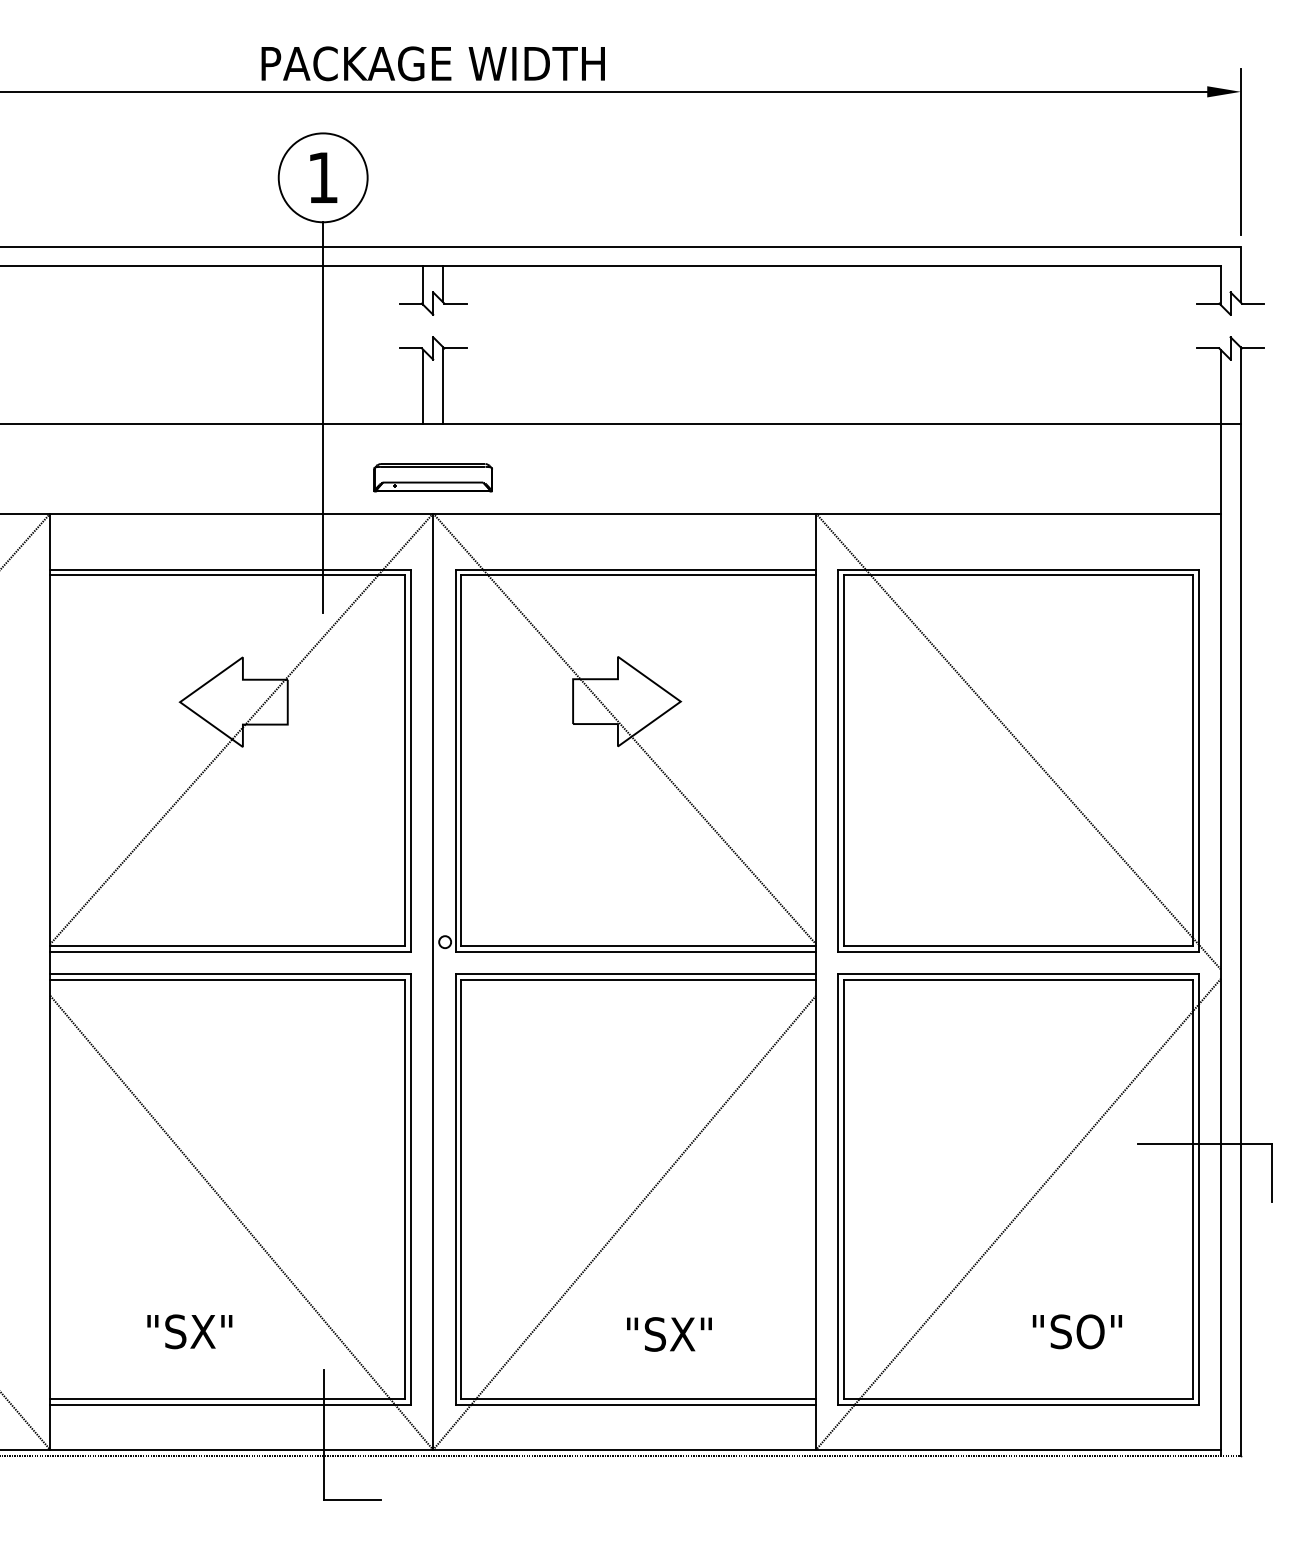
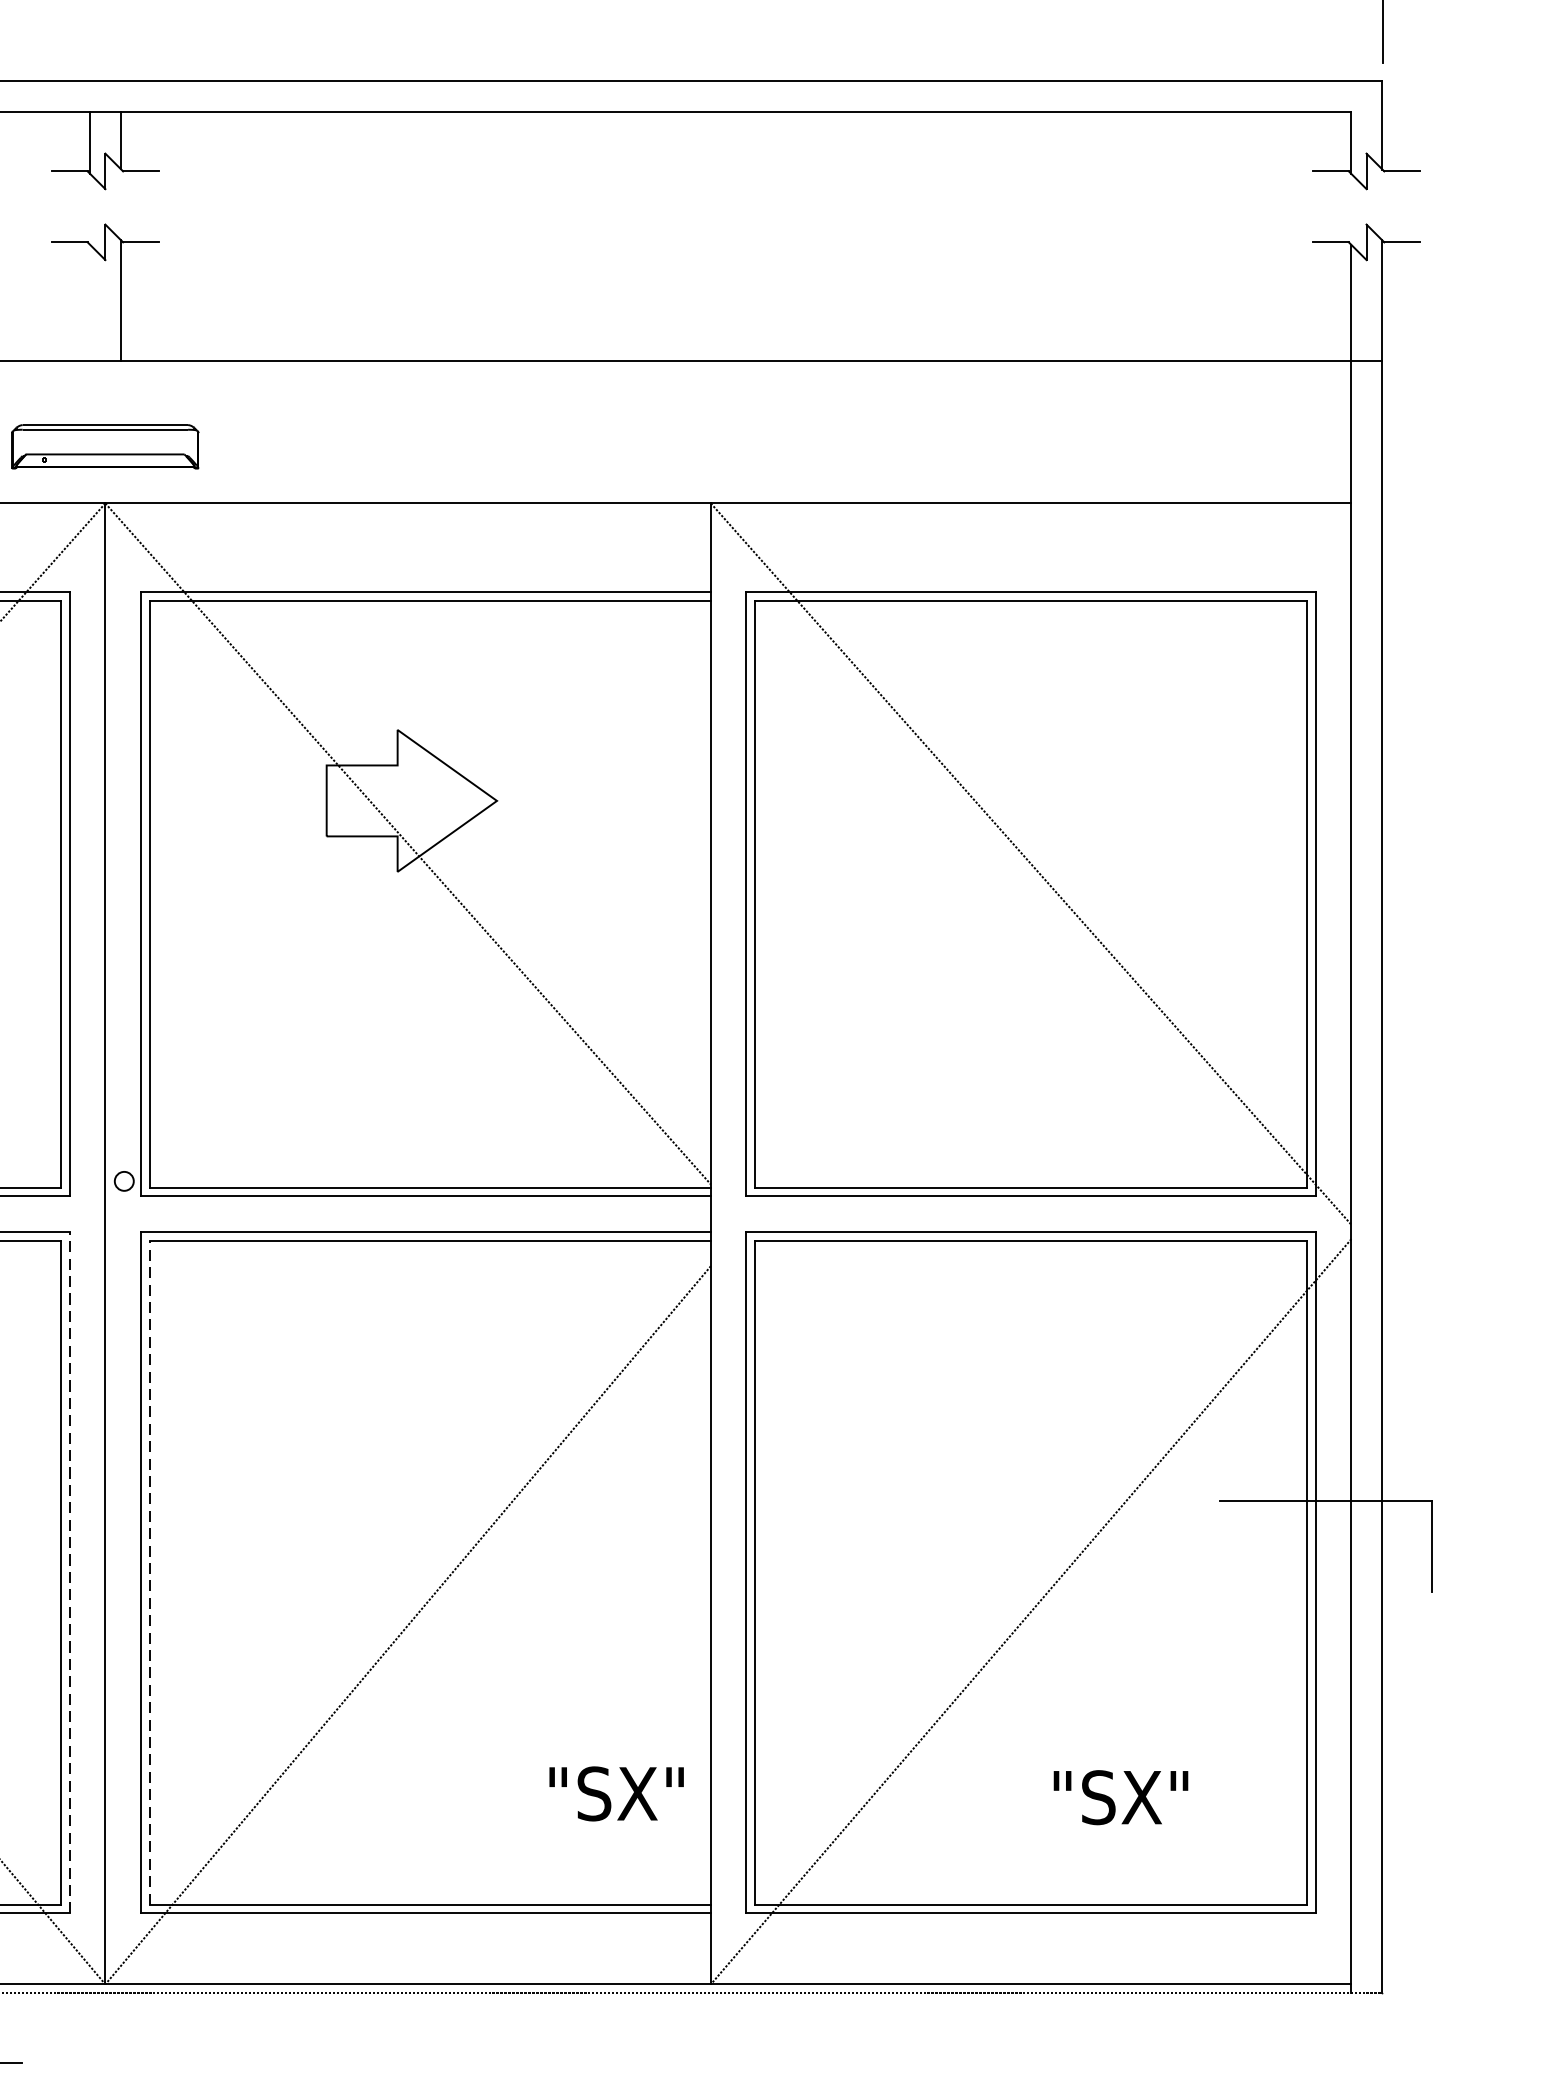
line: (423, 386) -> (90, 302), removed
line: (410, 1189) -> (69, 1572), solid -> dashed
line: (461, 1189) -> (150, 1572), solid -> dashed
text: (1098, 1331) -> (1157, 1797), "SO" -> "SX"
text: (669, 1334) -> (616, 1793), moved

